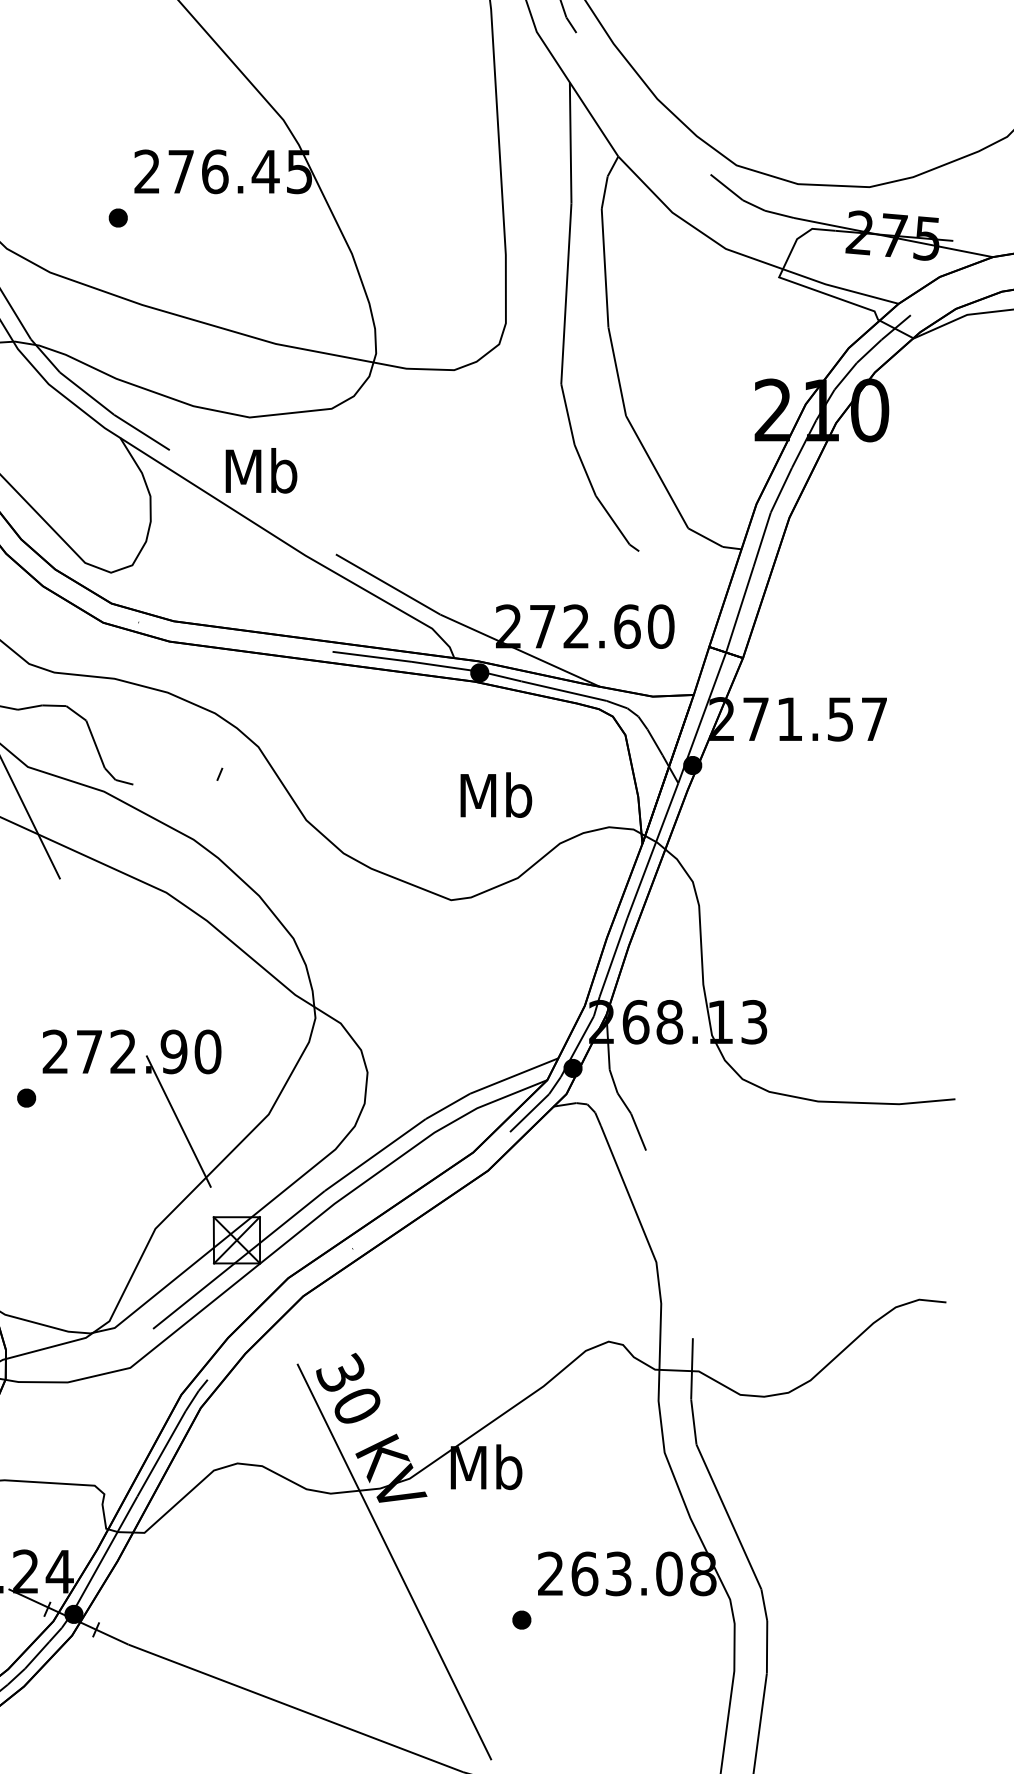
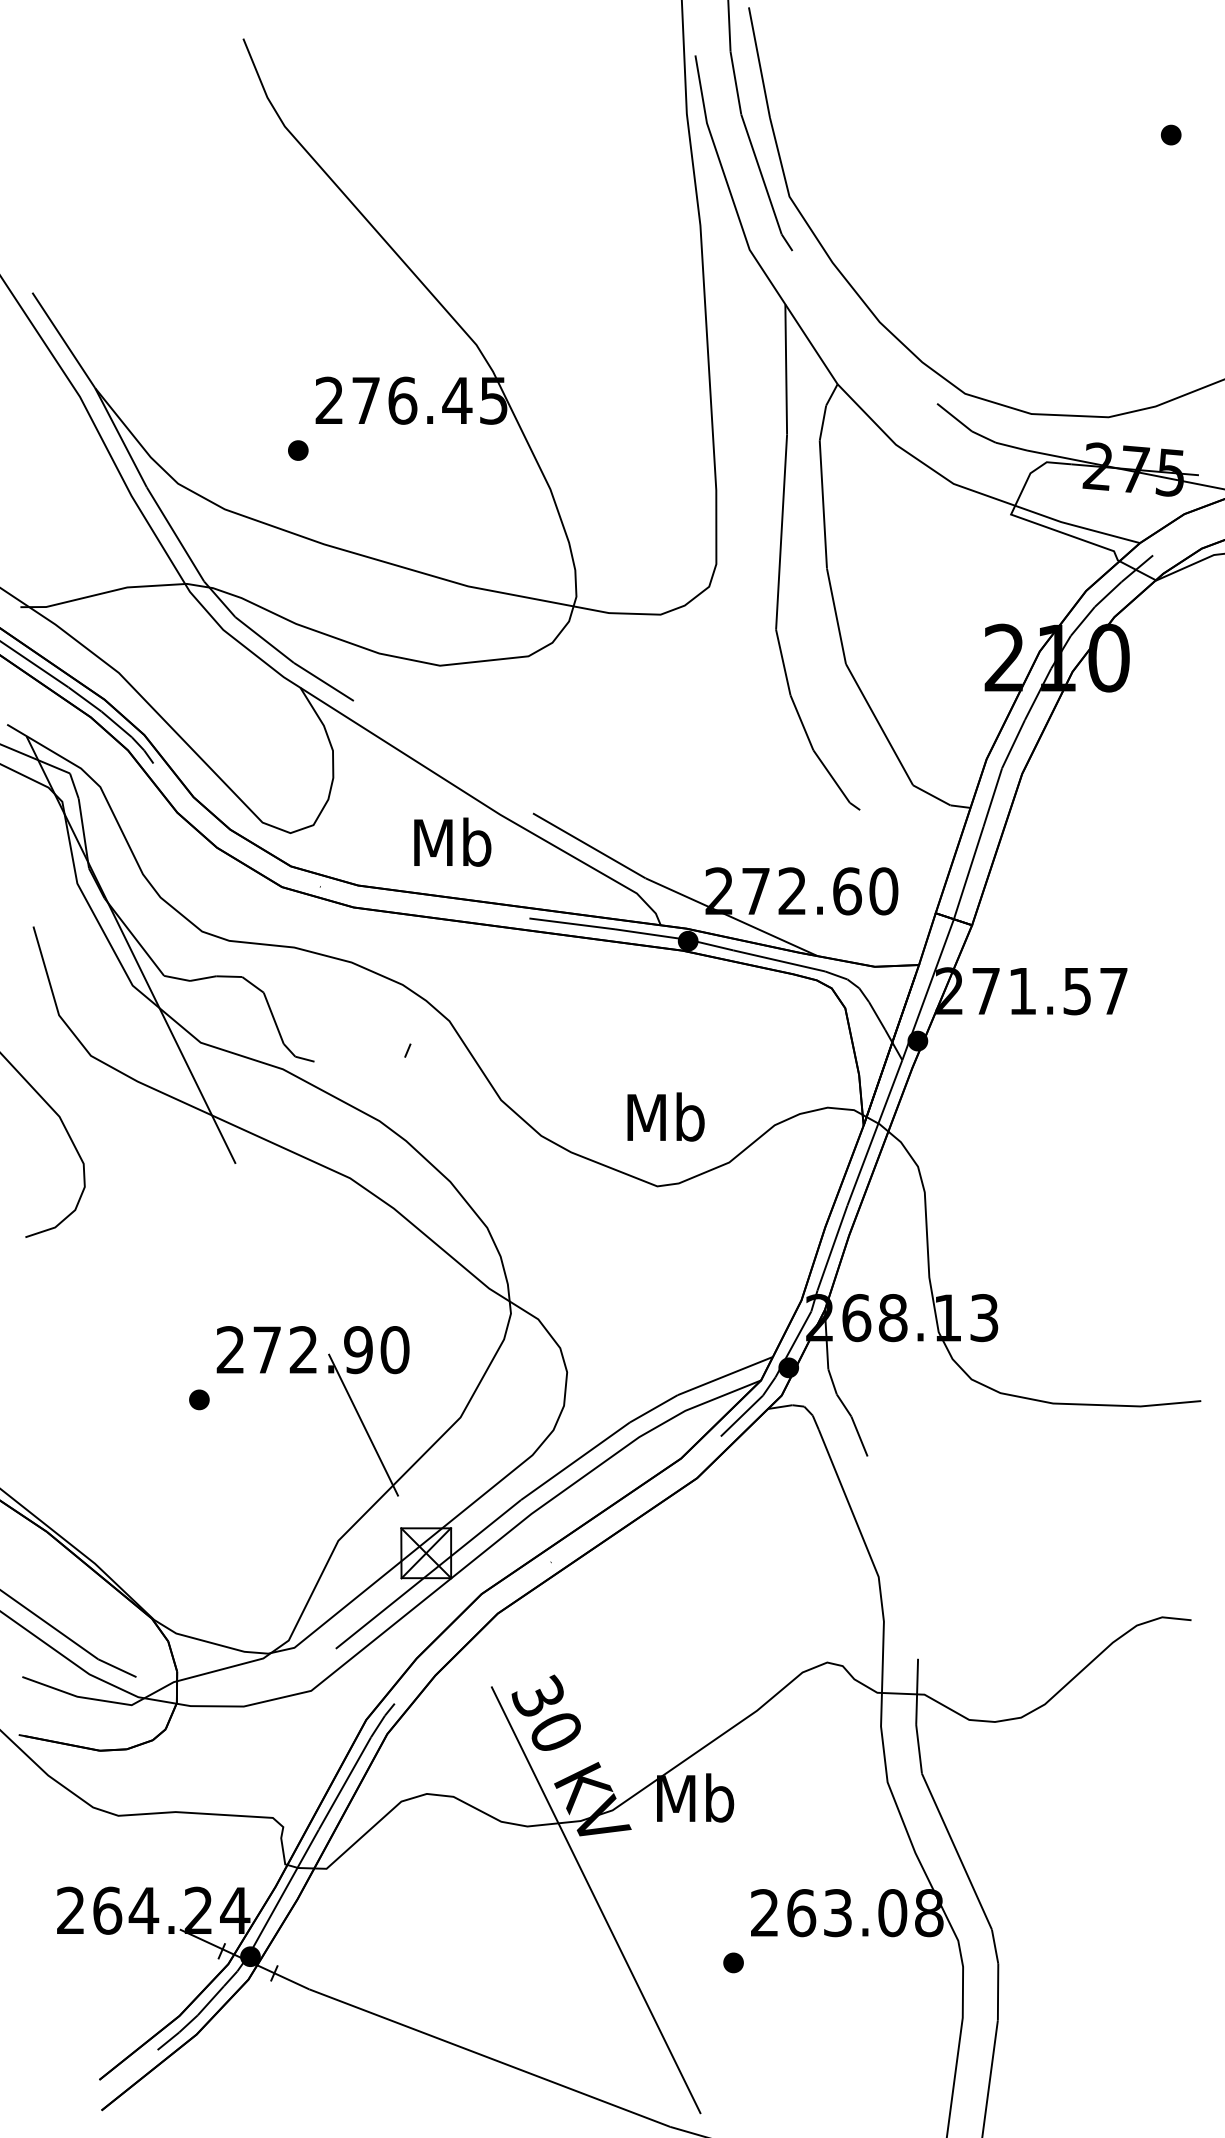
text: (261, 470) -> (452, 841), moved
text: (495, 794) -> (665, 1116), moved

